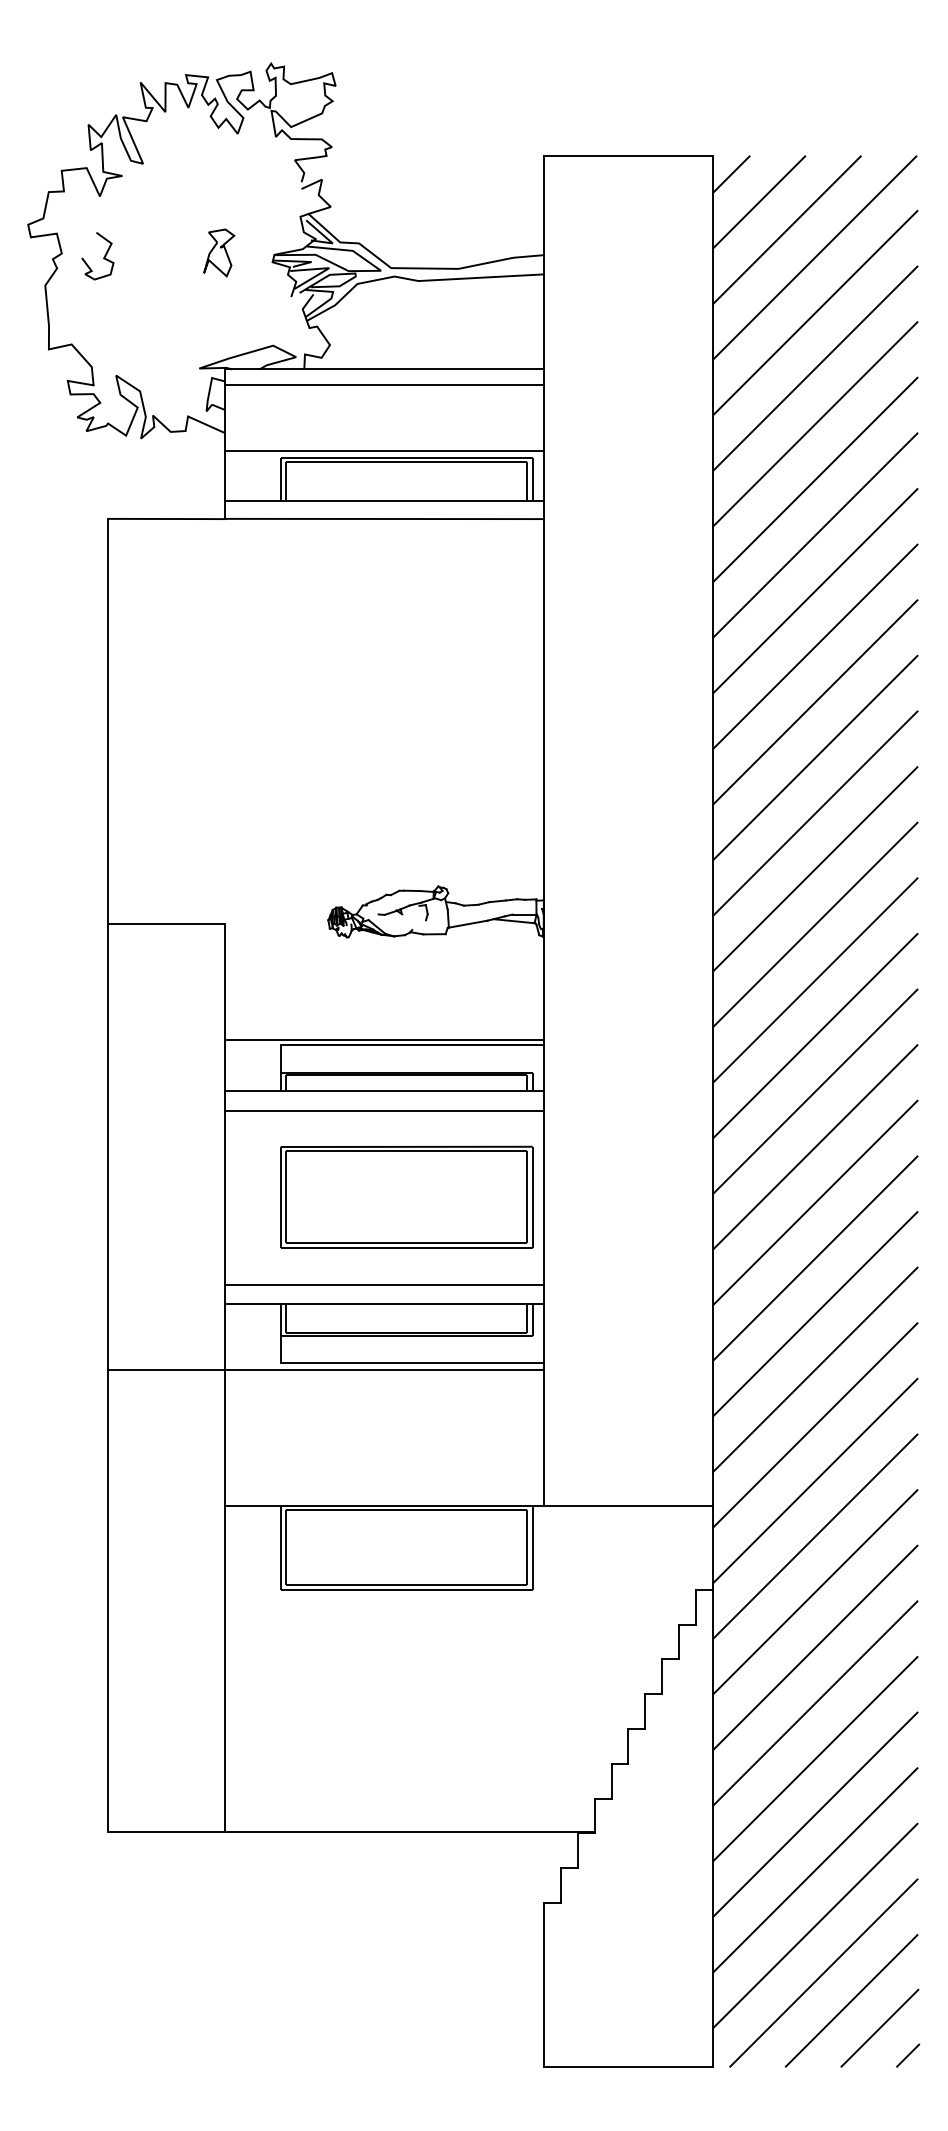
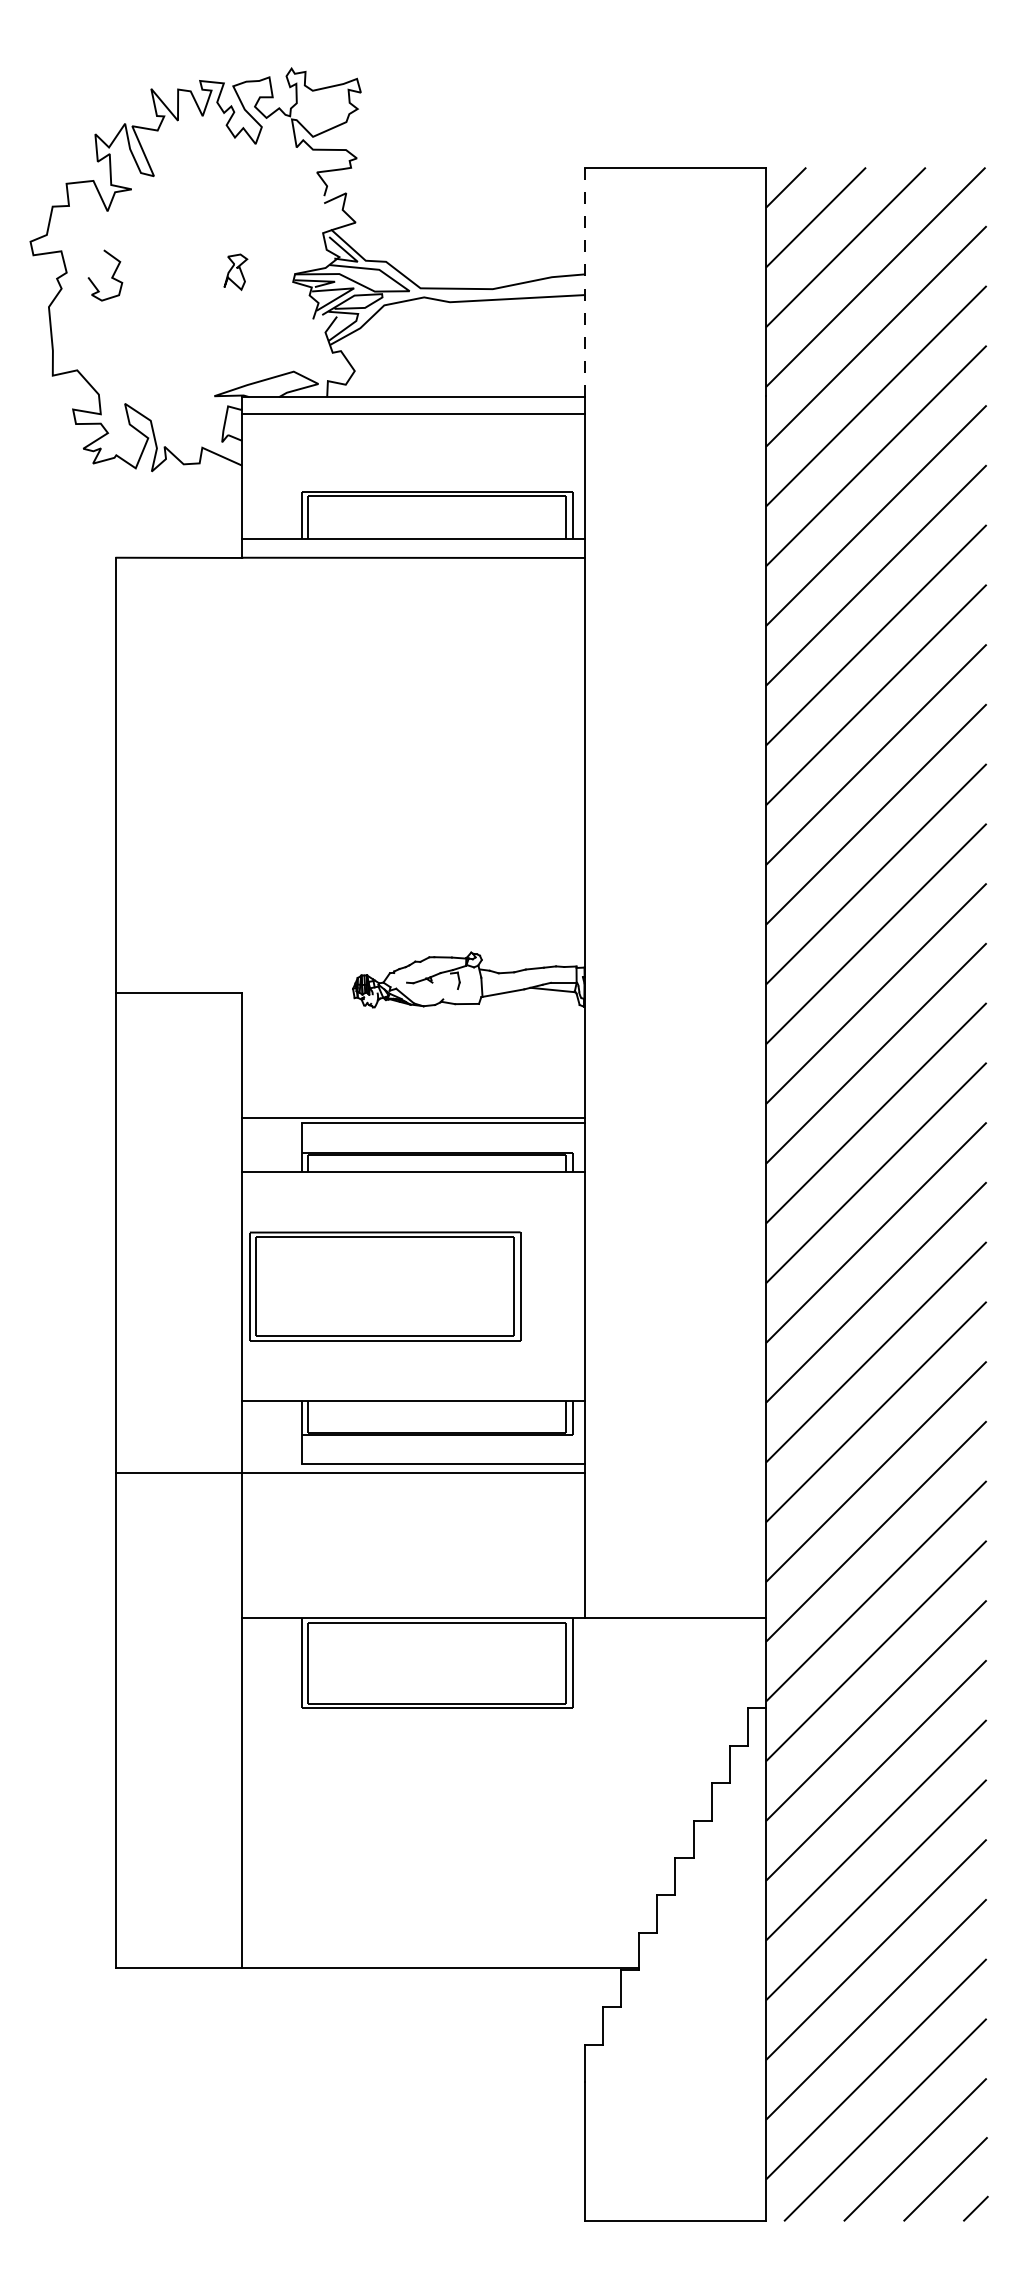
part: (218, 253) -> (235, 272), size x0.7
line: (543, 262) -> (584, 282), solid -> dashed
line: (384, 450) -> (413, 484), removed
line: (384, 1110) -> (413, 1193), removed
part: (406, 1197) -> (385, 1286), moved
line: (384, 1284) -> (413, 1380), removed

